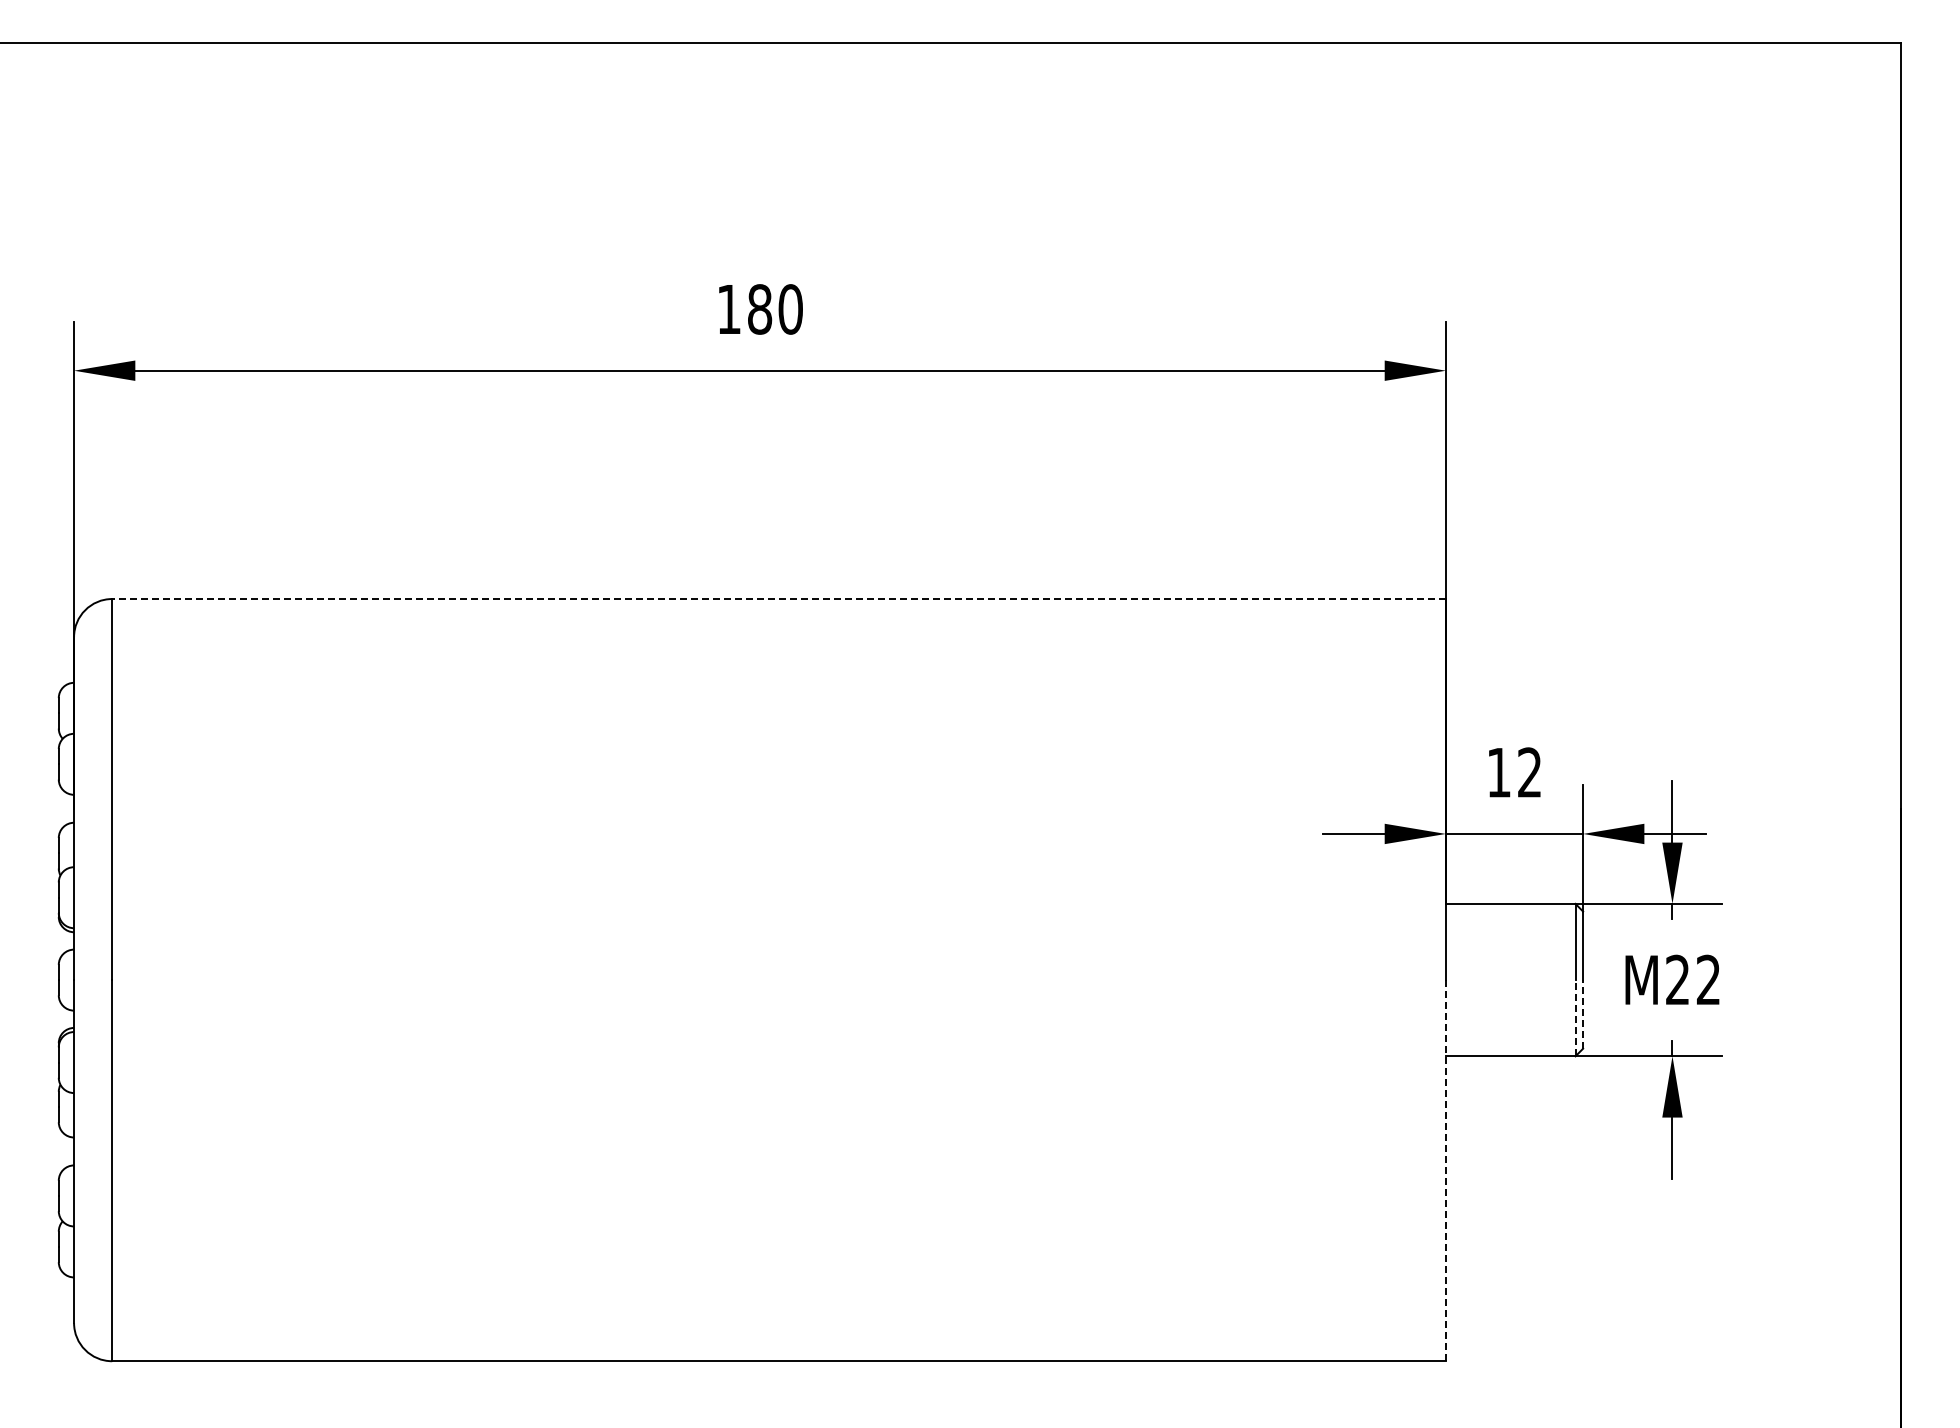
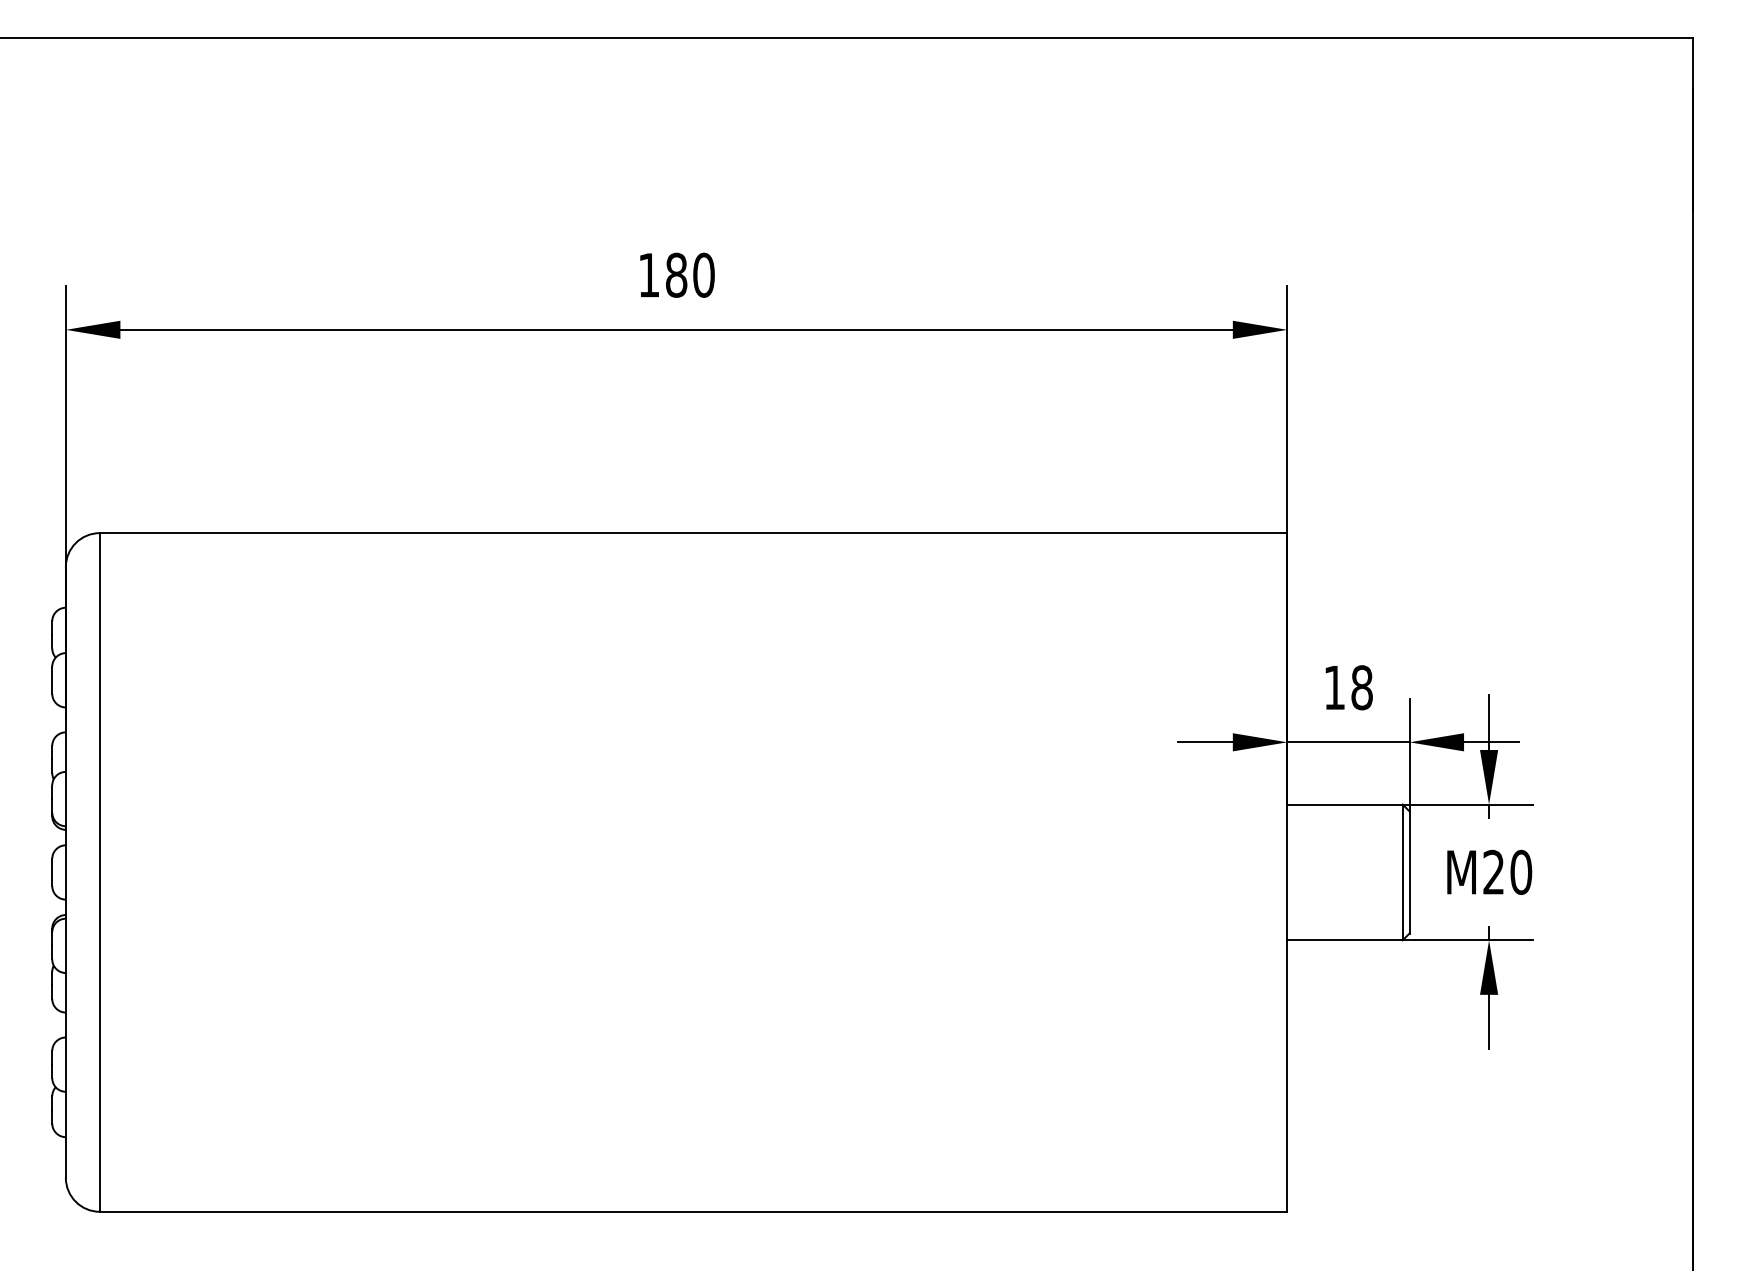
line: (779, 599) -> (693, 533), dashed -> solid
text: (1529, 772) -> (1361, 687), 12 -> 18
text: (1708, 979) -> (1521, 871), M22 -> M20
line: (1583, 1013) -> (1409, 902), dashed -> solid
line: (1575, 1017) -> (1402, 905), dashed -> solid
line: (1445, 1170) -> (1286, 1041), dashed -> solid

